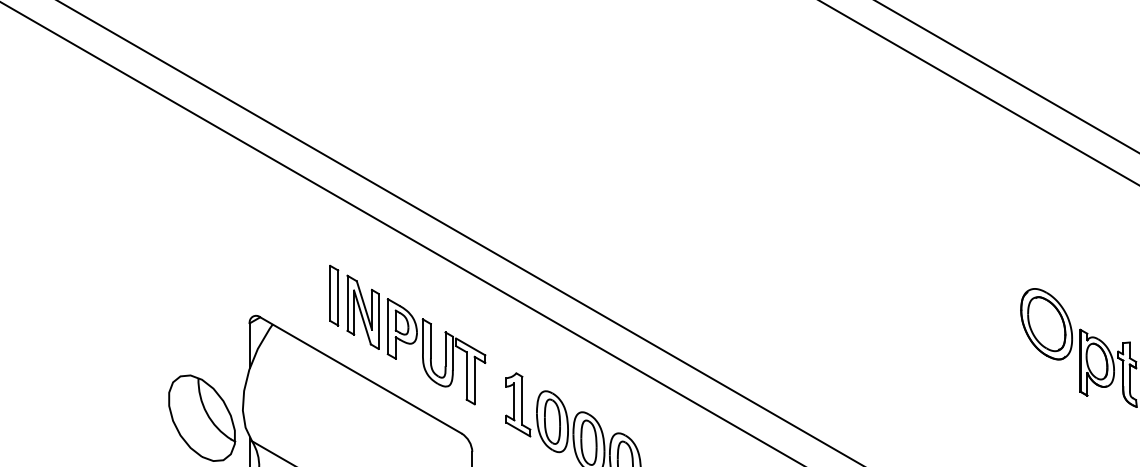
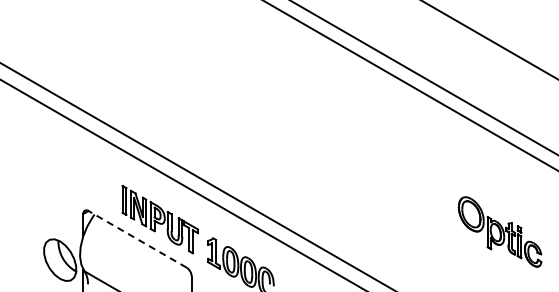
line: (360, 375) -> (137, 239), solid -> dashed

